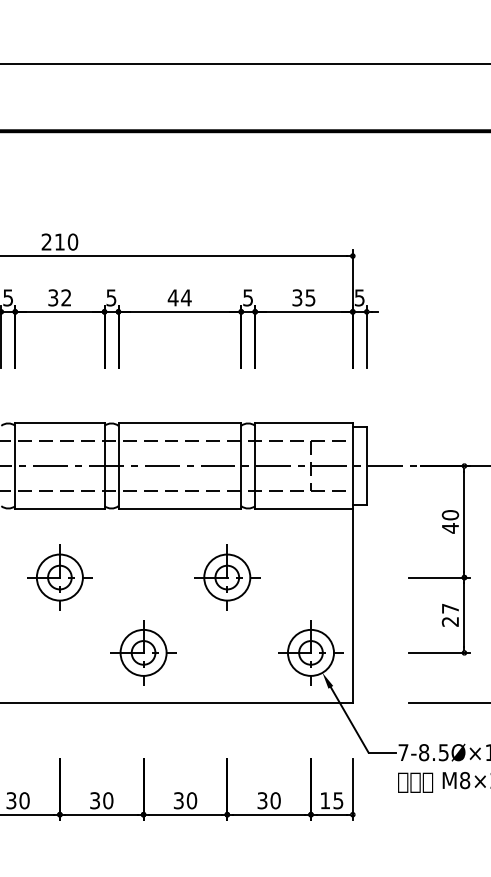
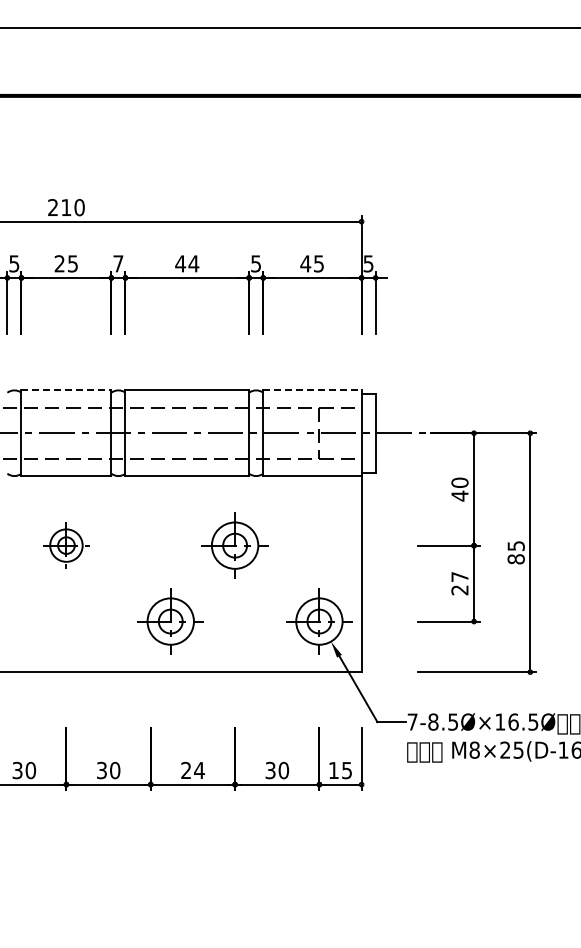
text: (58, 297) -> (65, 263), 32 -> 25
text: (111, 297) -> (118, 263), 5 -> 7
text: (297, 297) -> (305, 263), 35 -> 45
line: (59, 423) -> (66, 390), solid -> dashed
line: (304, 423) -> (312, 390), solid -> dashed
part: (59, 577) -> (66, 545), size x0.7
part: (143, 652) -> (170, 621), moved
text: (185, 800) -> (192, 770), 30 -> 24

